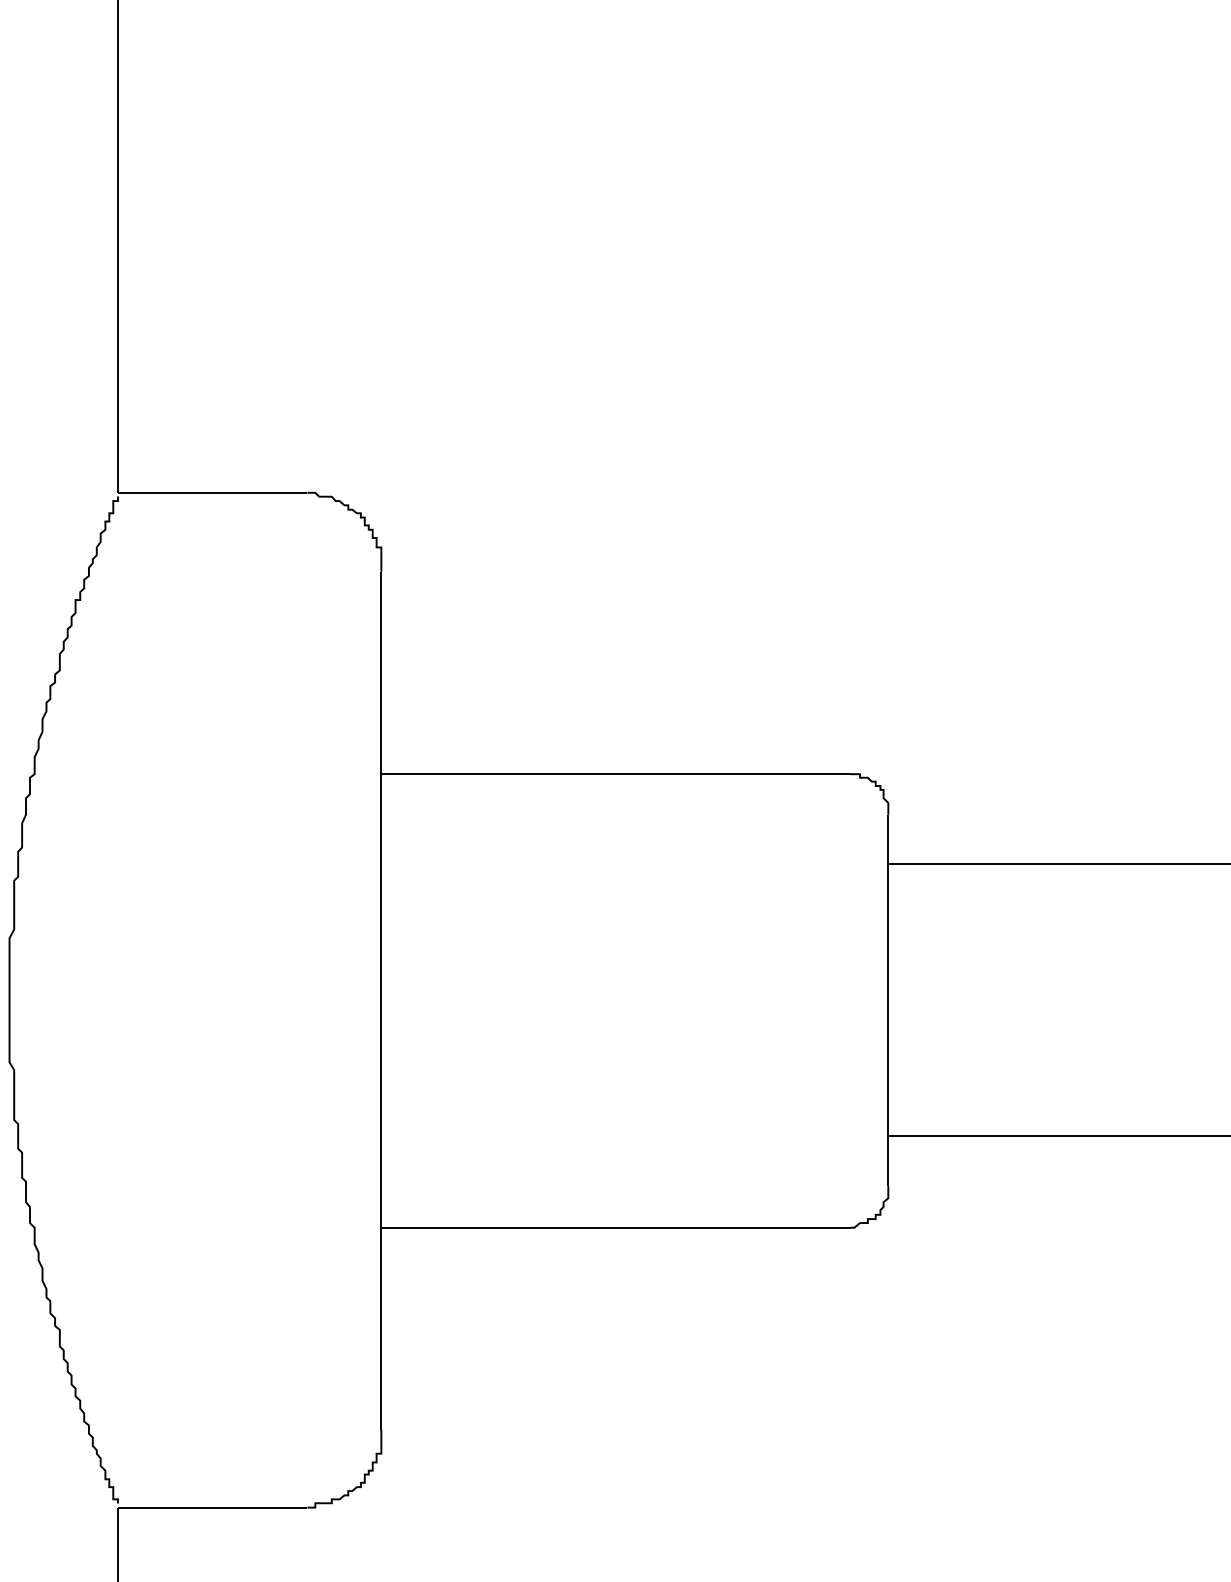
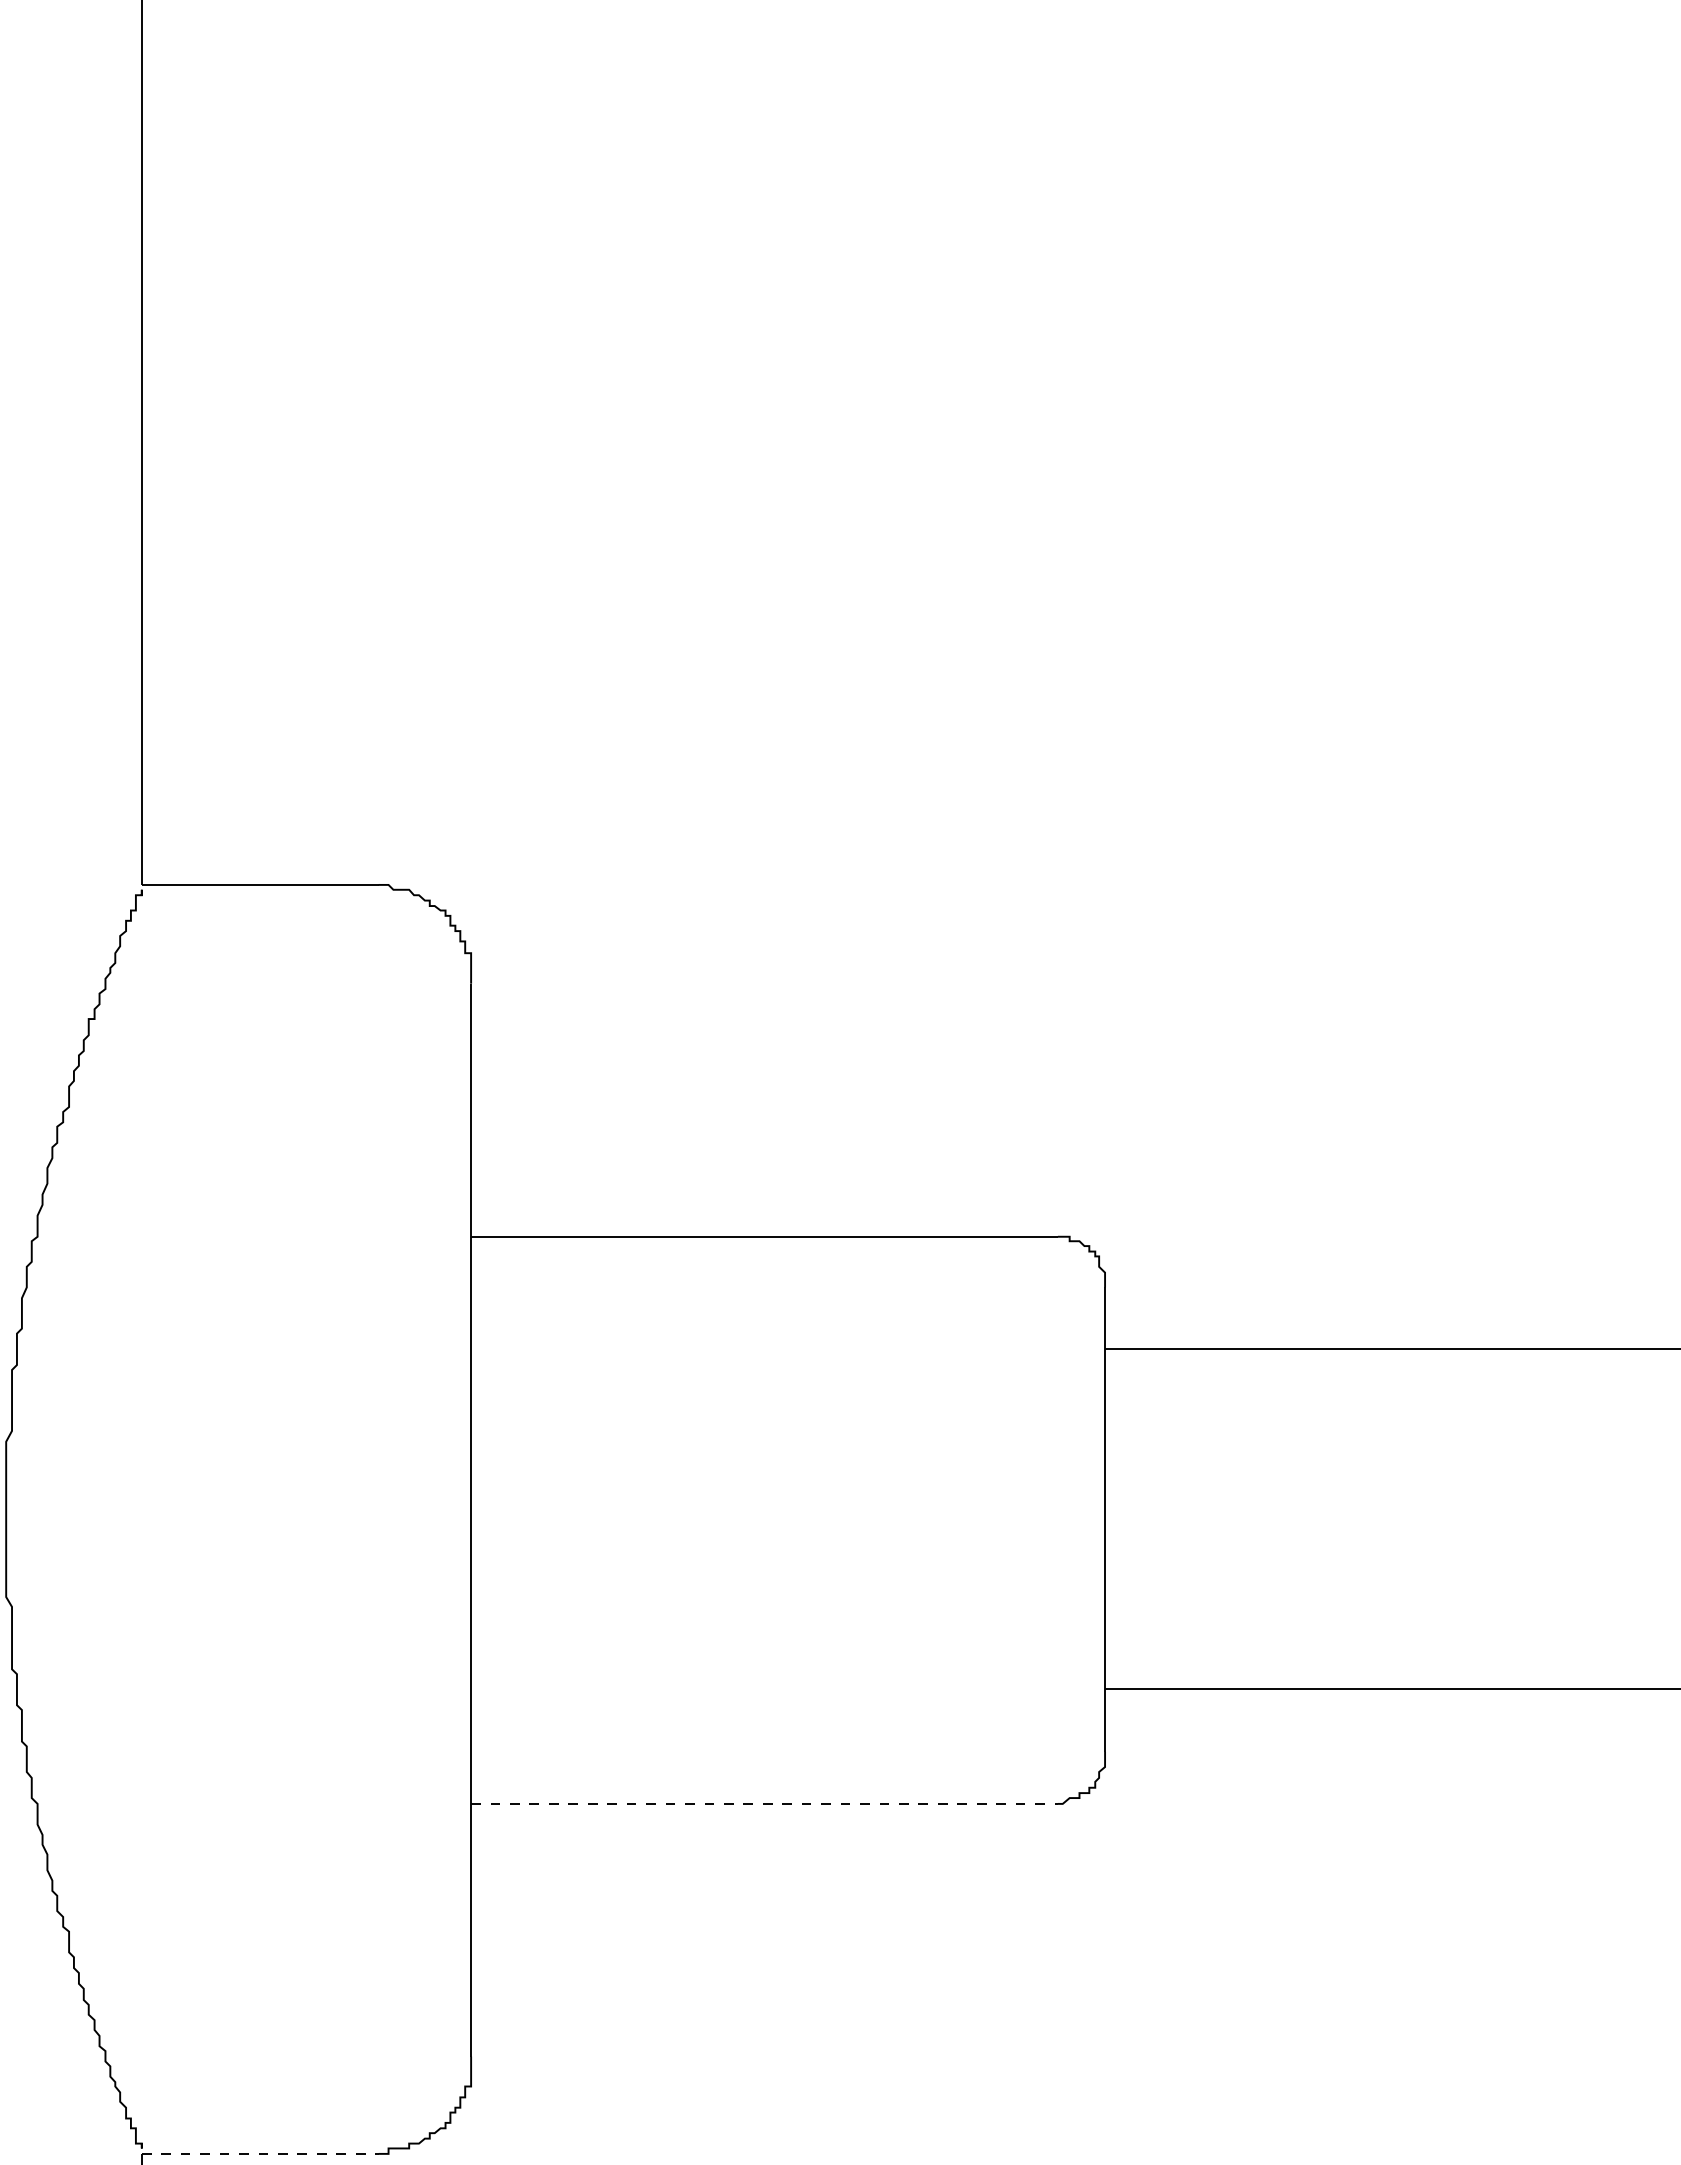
line: (616, 1227) -> (765, 1803), solid -> dashed
line: (212, 1507) -> (260, 2153), solid -> dashed

